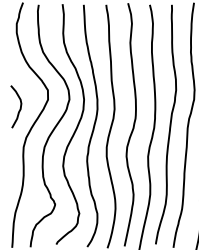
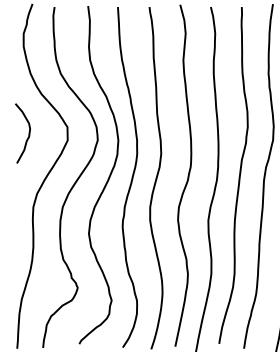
curve: (20, 106) -> (28, 133), moved

